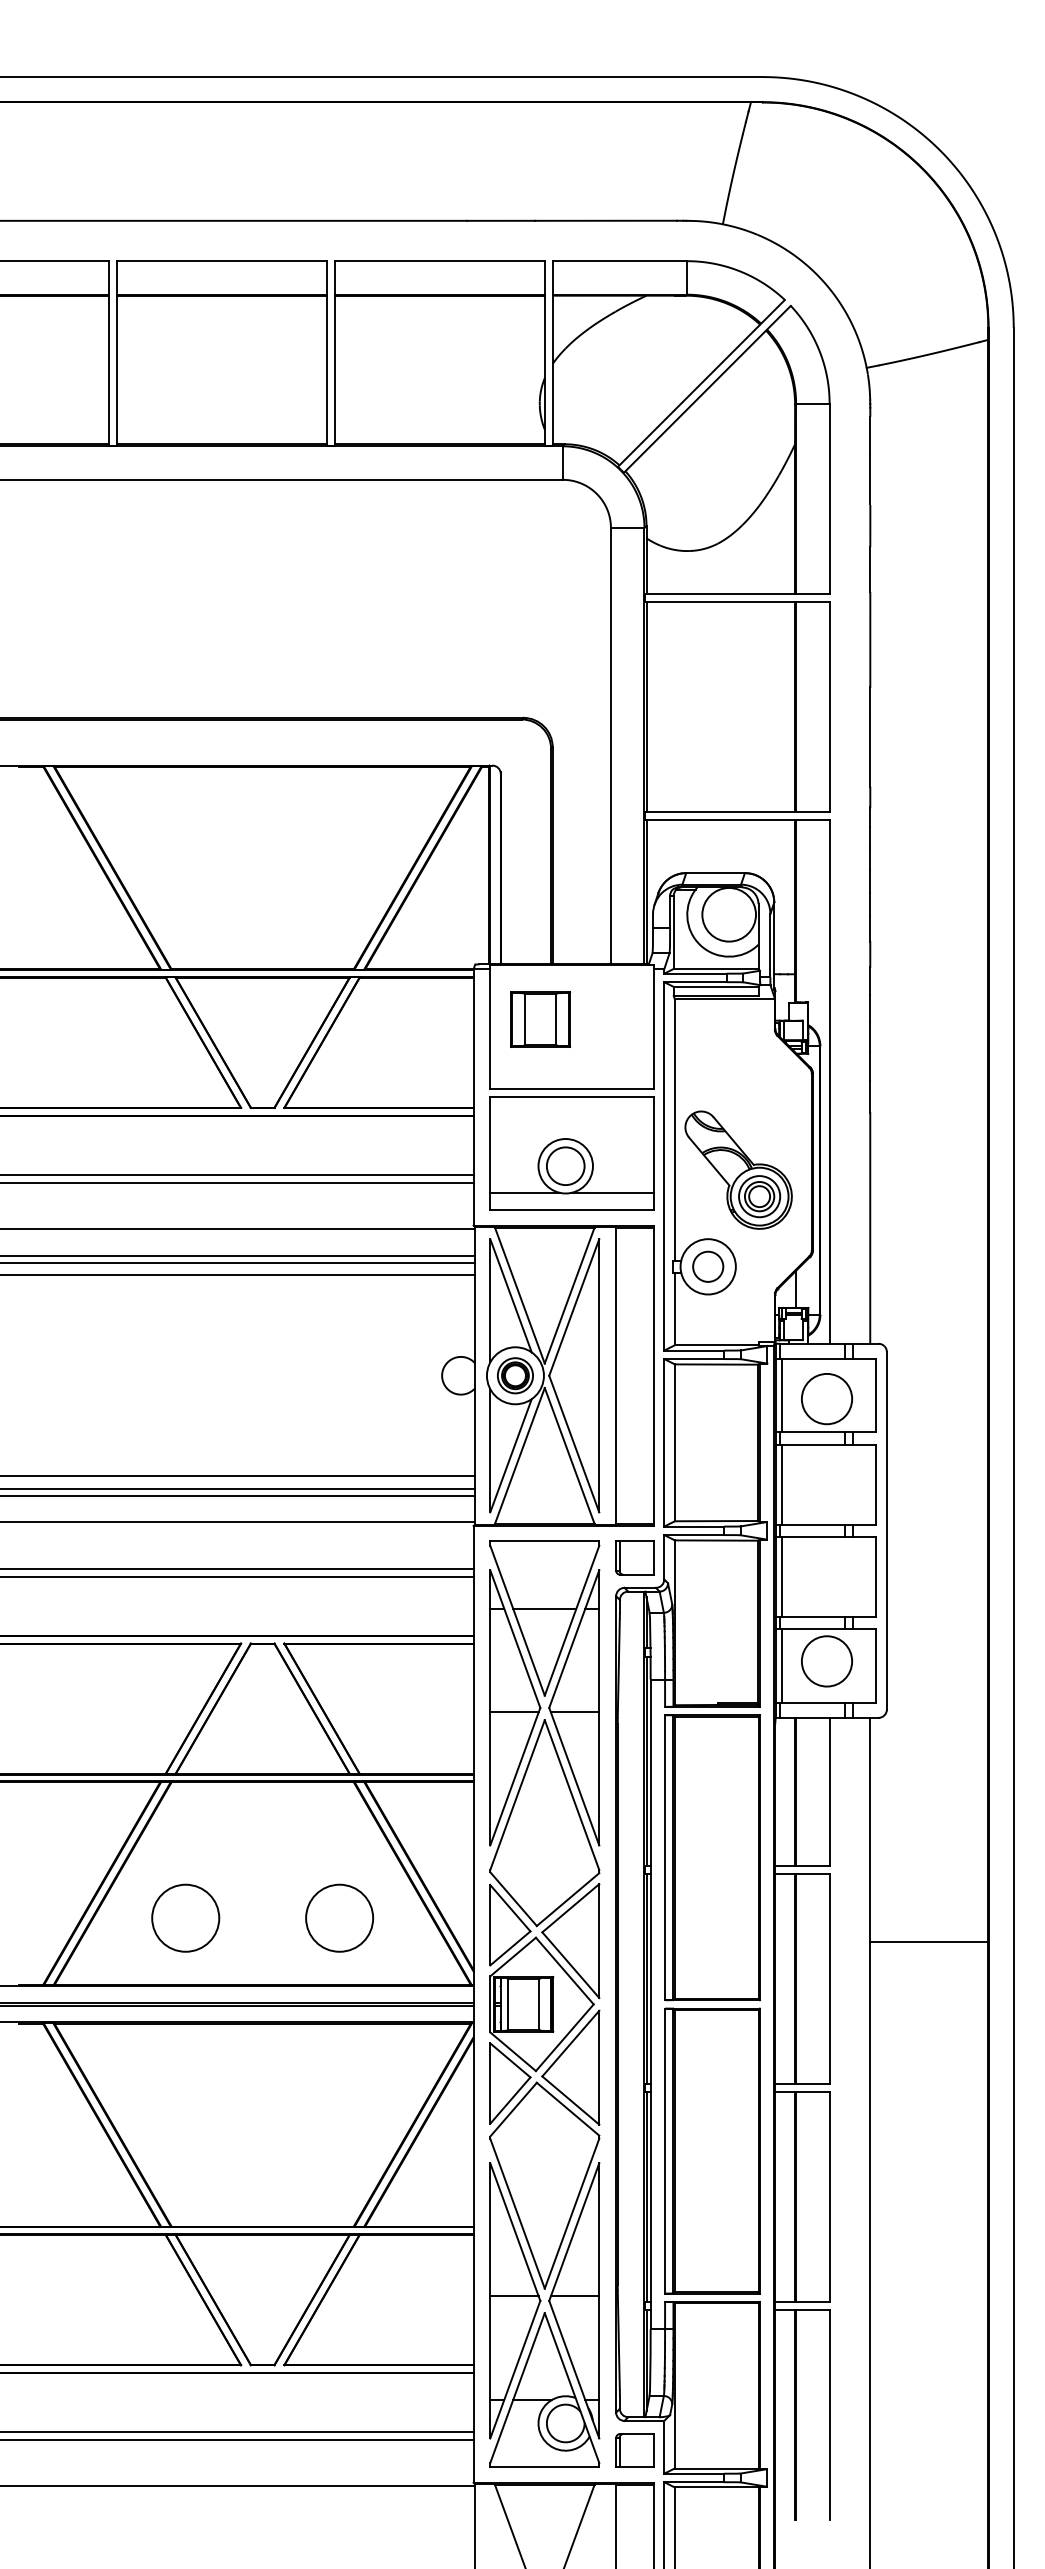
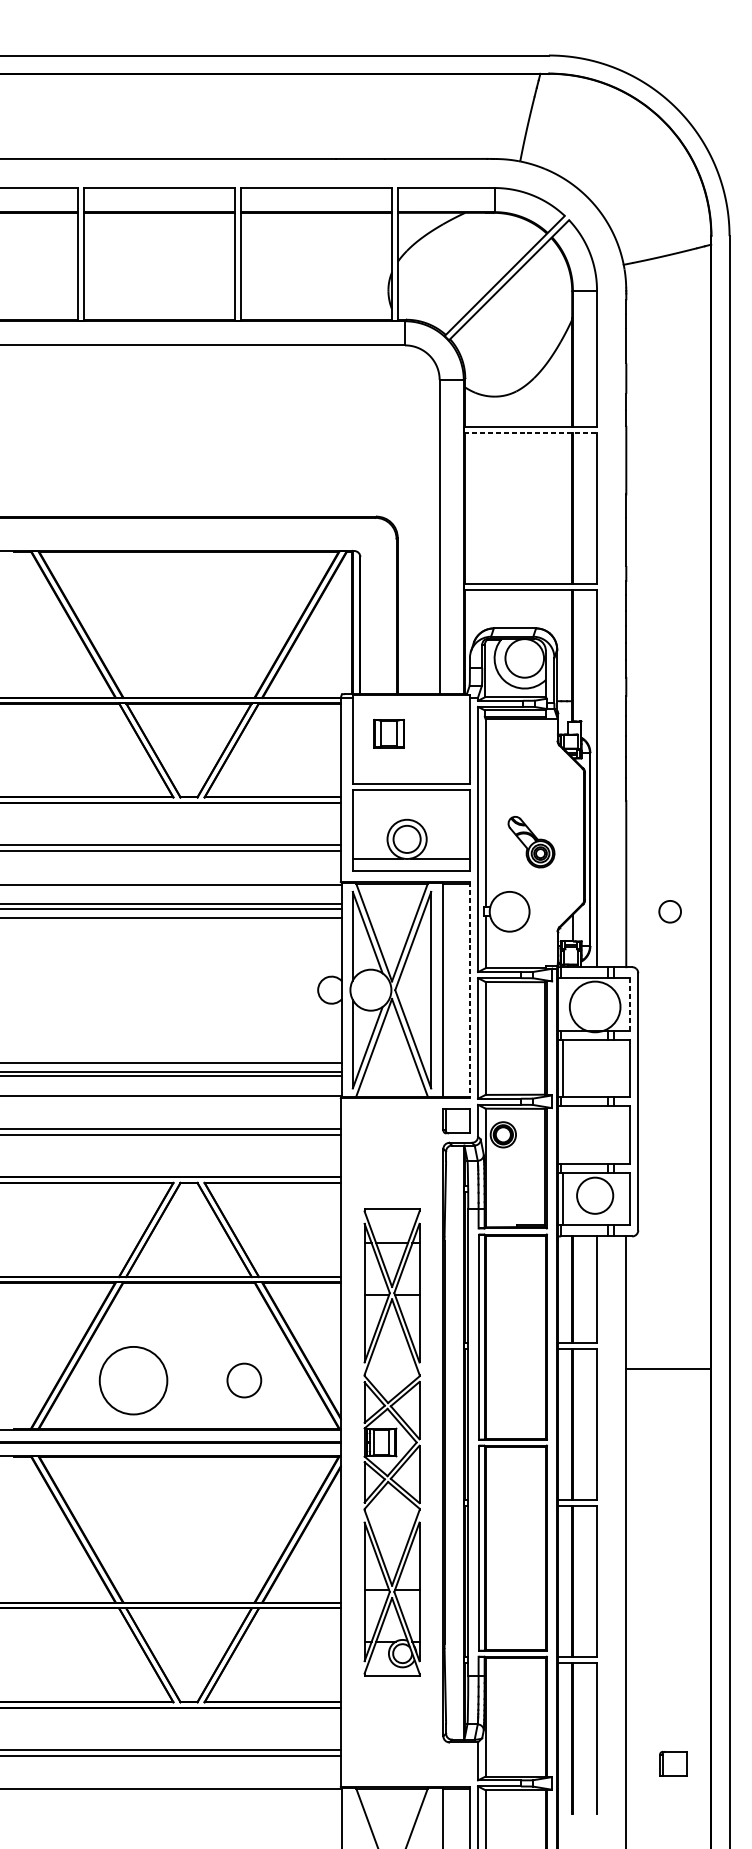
line: (737, 602) -> (530, 433), solid -> dashed
part: (540, 1019) -> (388, 733), size x0.7
part: (738, 1169) -> (531, 841), size x0.6
circle: (708, 1266) -> (670, 911), moved
part: (515, 1375) -> (503, 1134), moved
line: (653, 1376) -> (470, 990), solid -> dashed
line: (782, 1395) -> (563, 1004), removed
line: (875, 1395) -> (630, 1004), solid -> dashed
circle: (826, 1398) -> (594, 1006), size x1.4
line: (782, 1576) -> (563, 1134), removed
circle: (185, 1917) -> (133, 1380), size x1.4
circle: (339, 1917) -> (244, 1380), size x0.7
line: (929, 1941) -> (668, 1368), moved
part: (544, 2003) -> (391, 1441), size x0.7
part: (634, 2450) -> (673, 1763), moved

